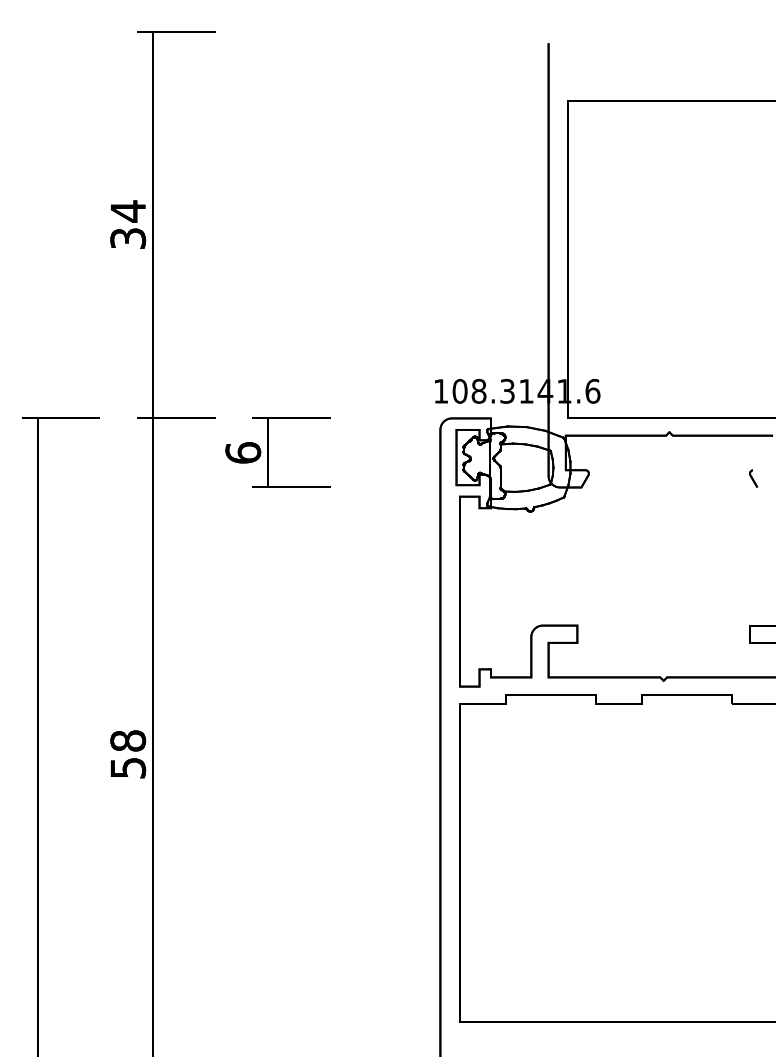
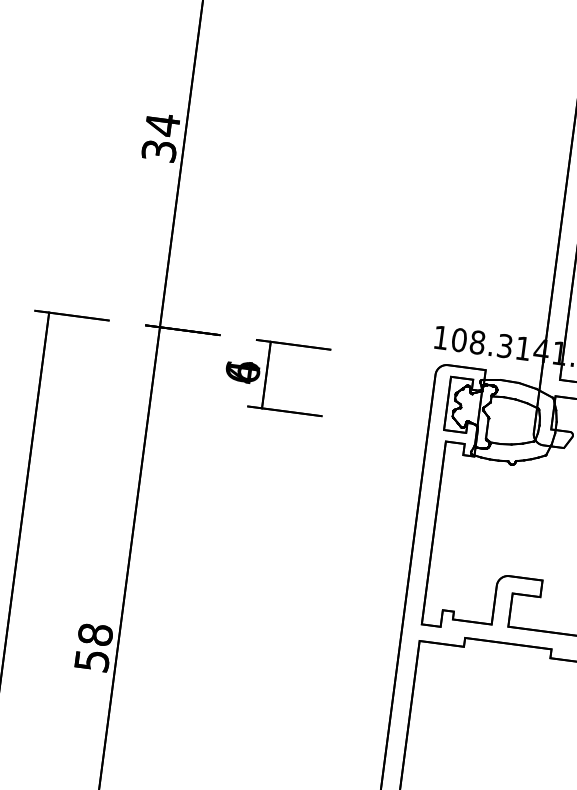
text: (243, 452) -> (243, 371), 6 -> 4

